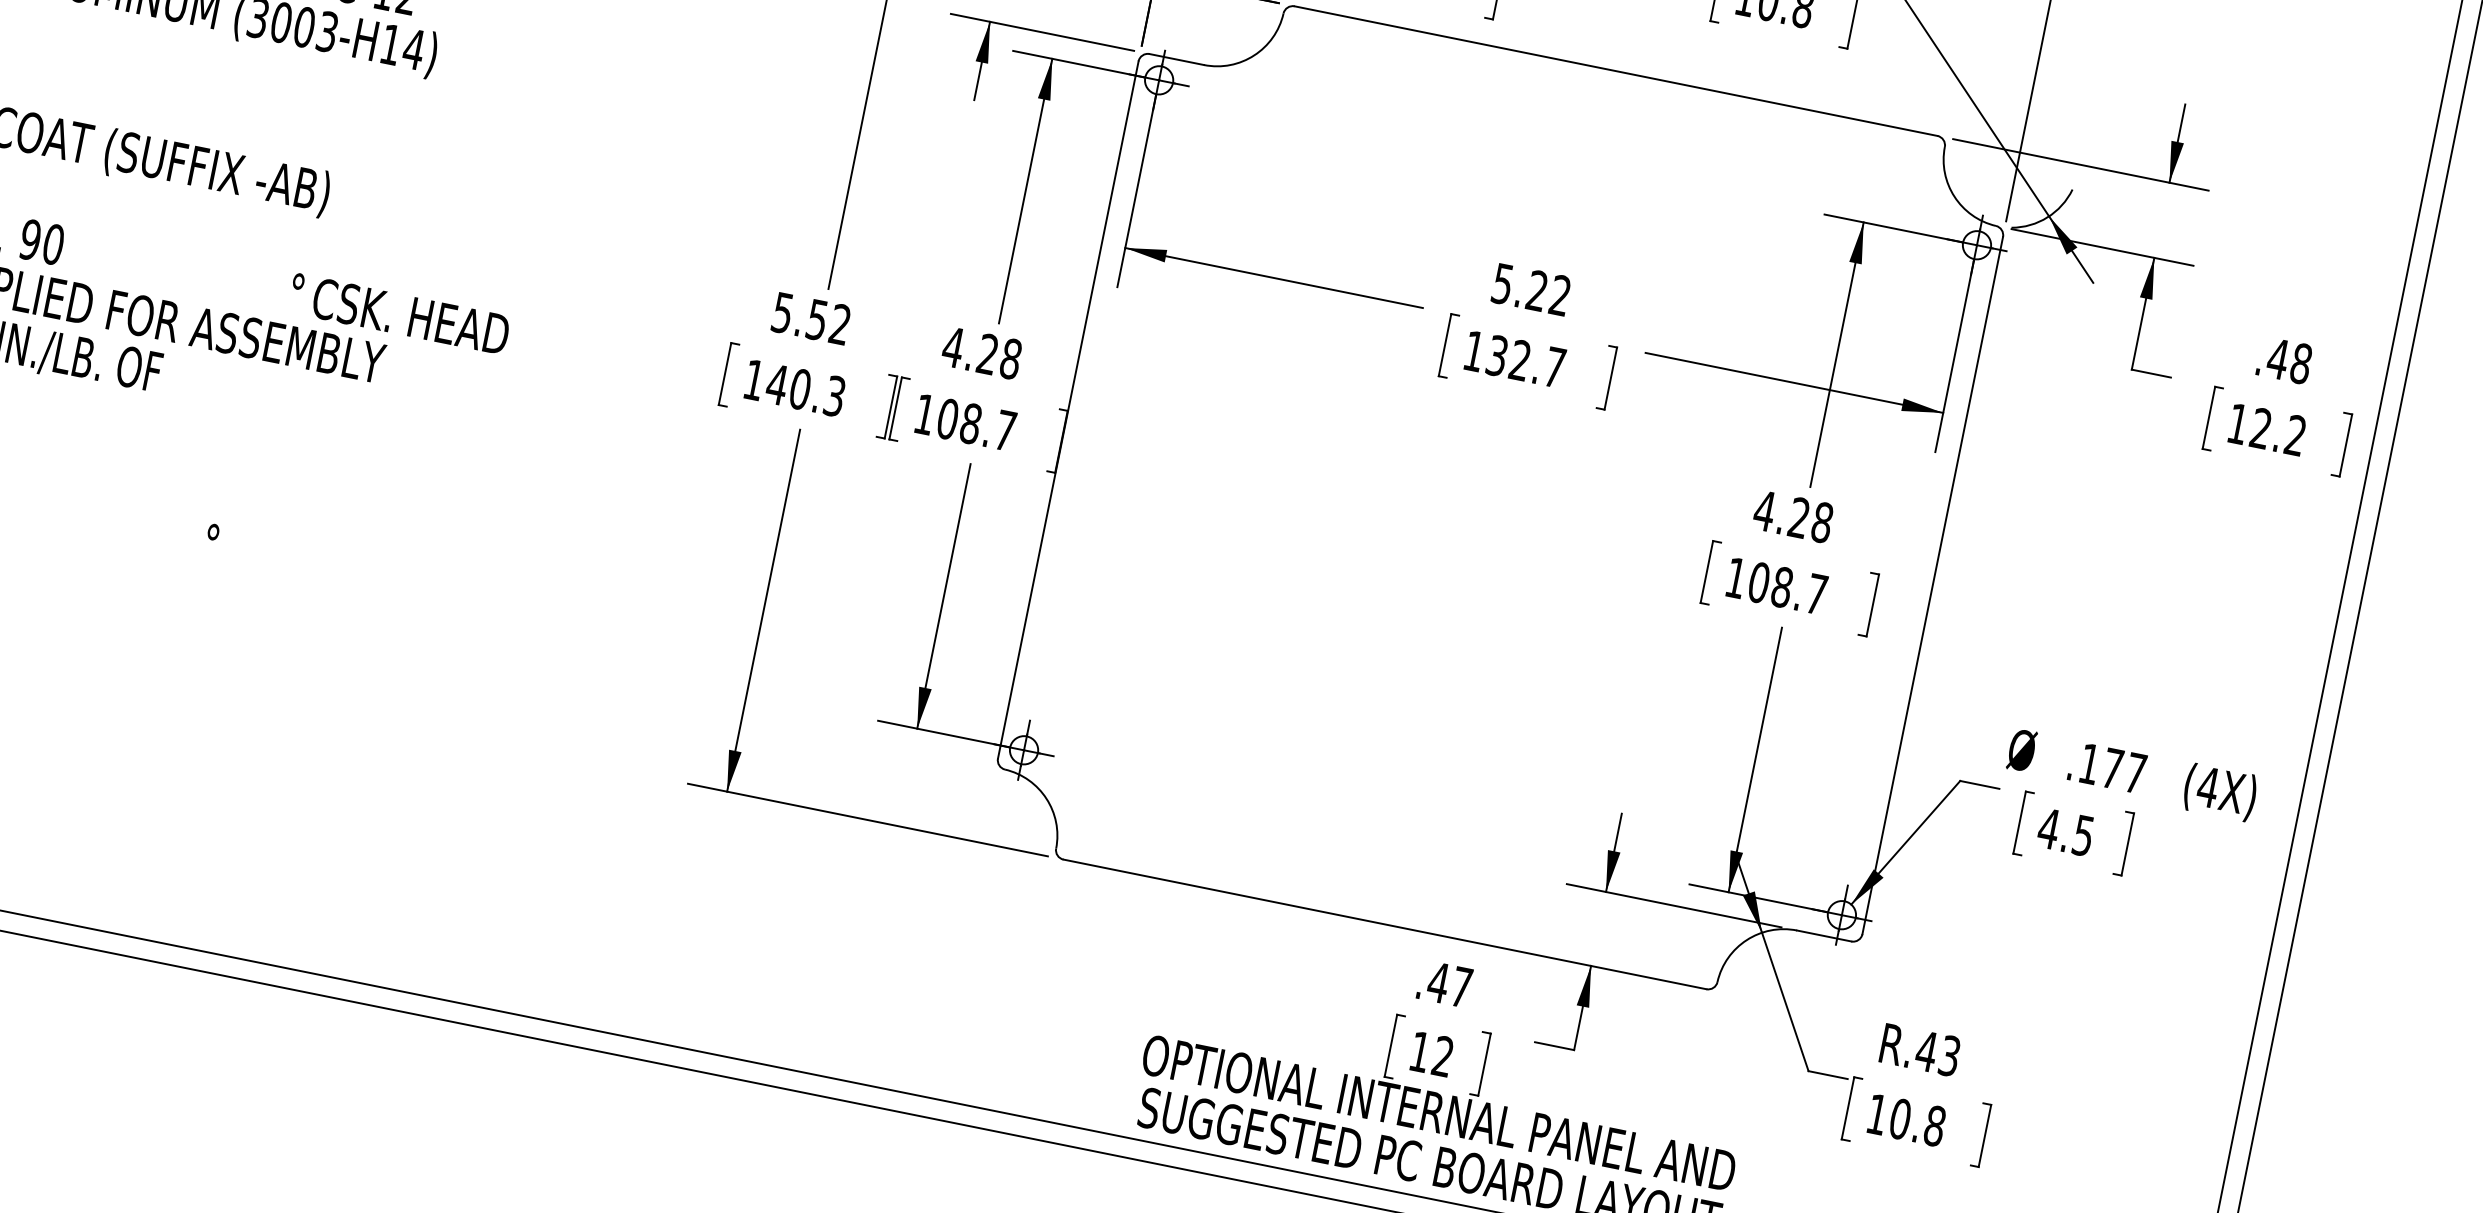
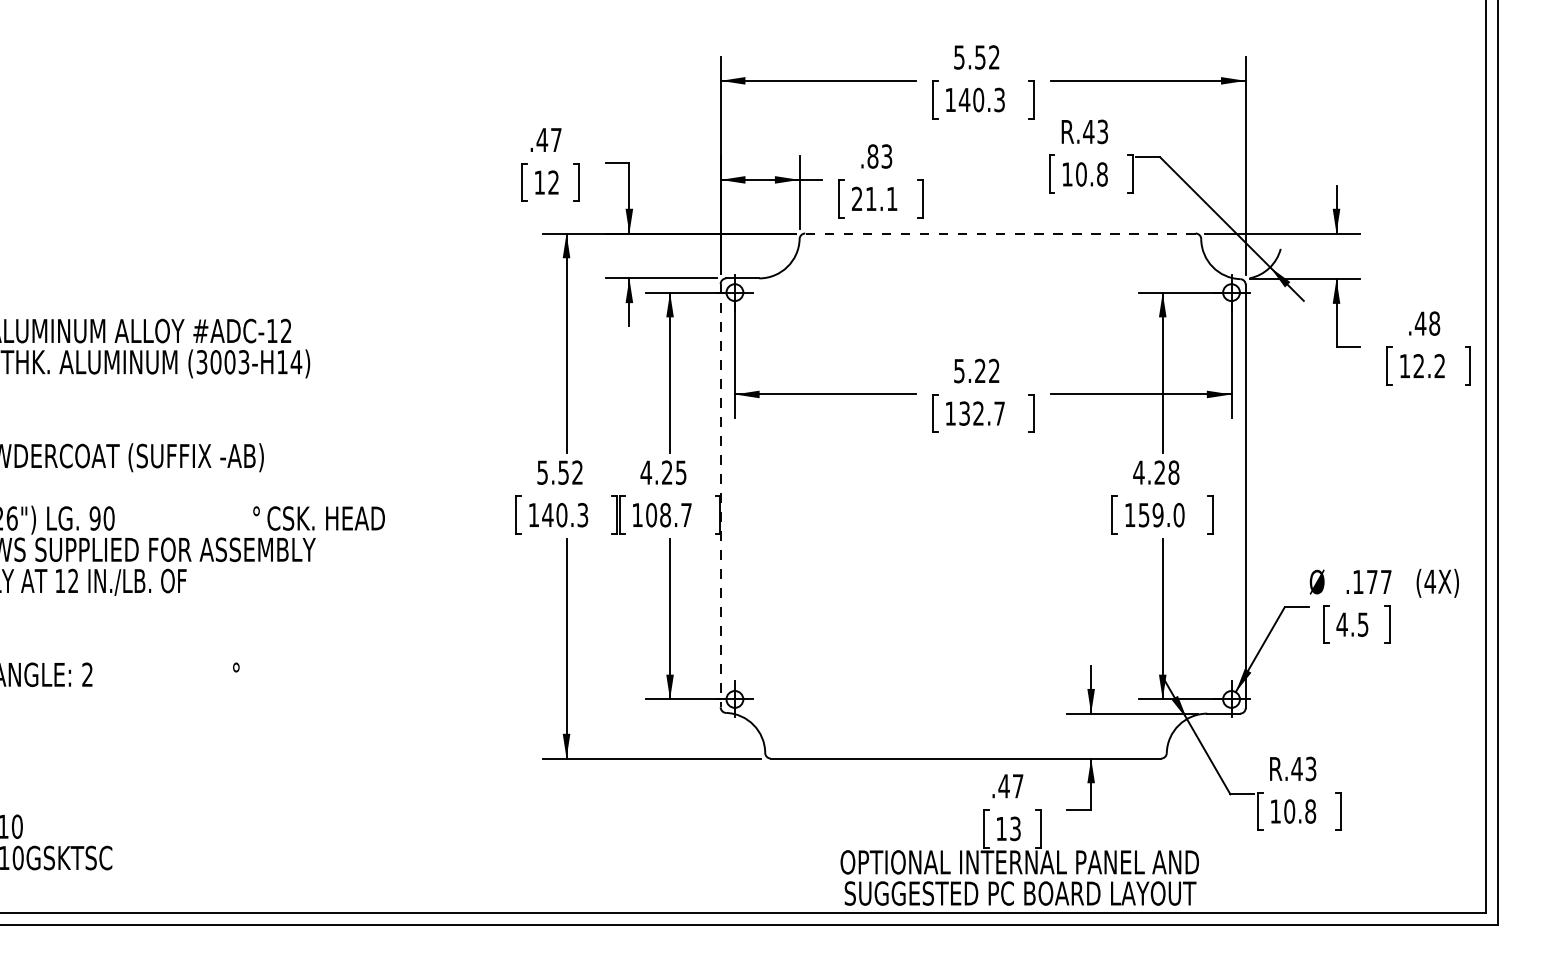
line: (1614, 70) -> (999, 233), solid -> dashed
text: (1009, 358) -> (680, 472), 4.28 -> 4.25
line: (1068, 409) -> (720, 495), solid -> dashed
text: (1787, 589) -> (1161, 515), 108.7 -> 159.0
text: (1443, 1055) -> (1015, 828), 12 -> 13

